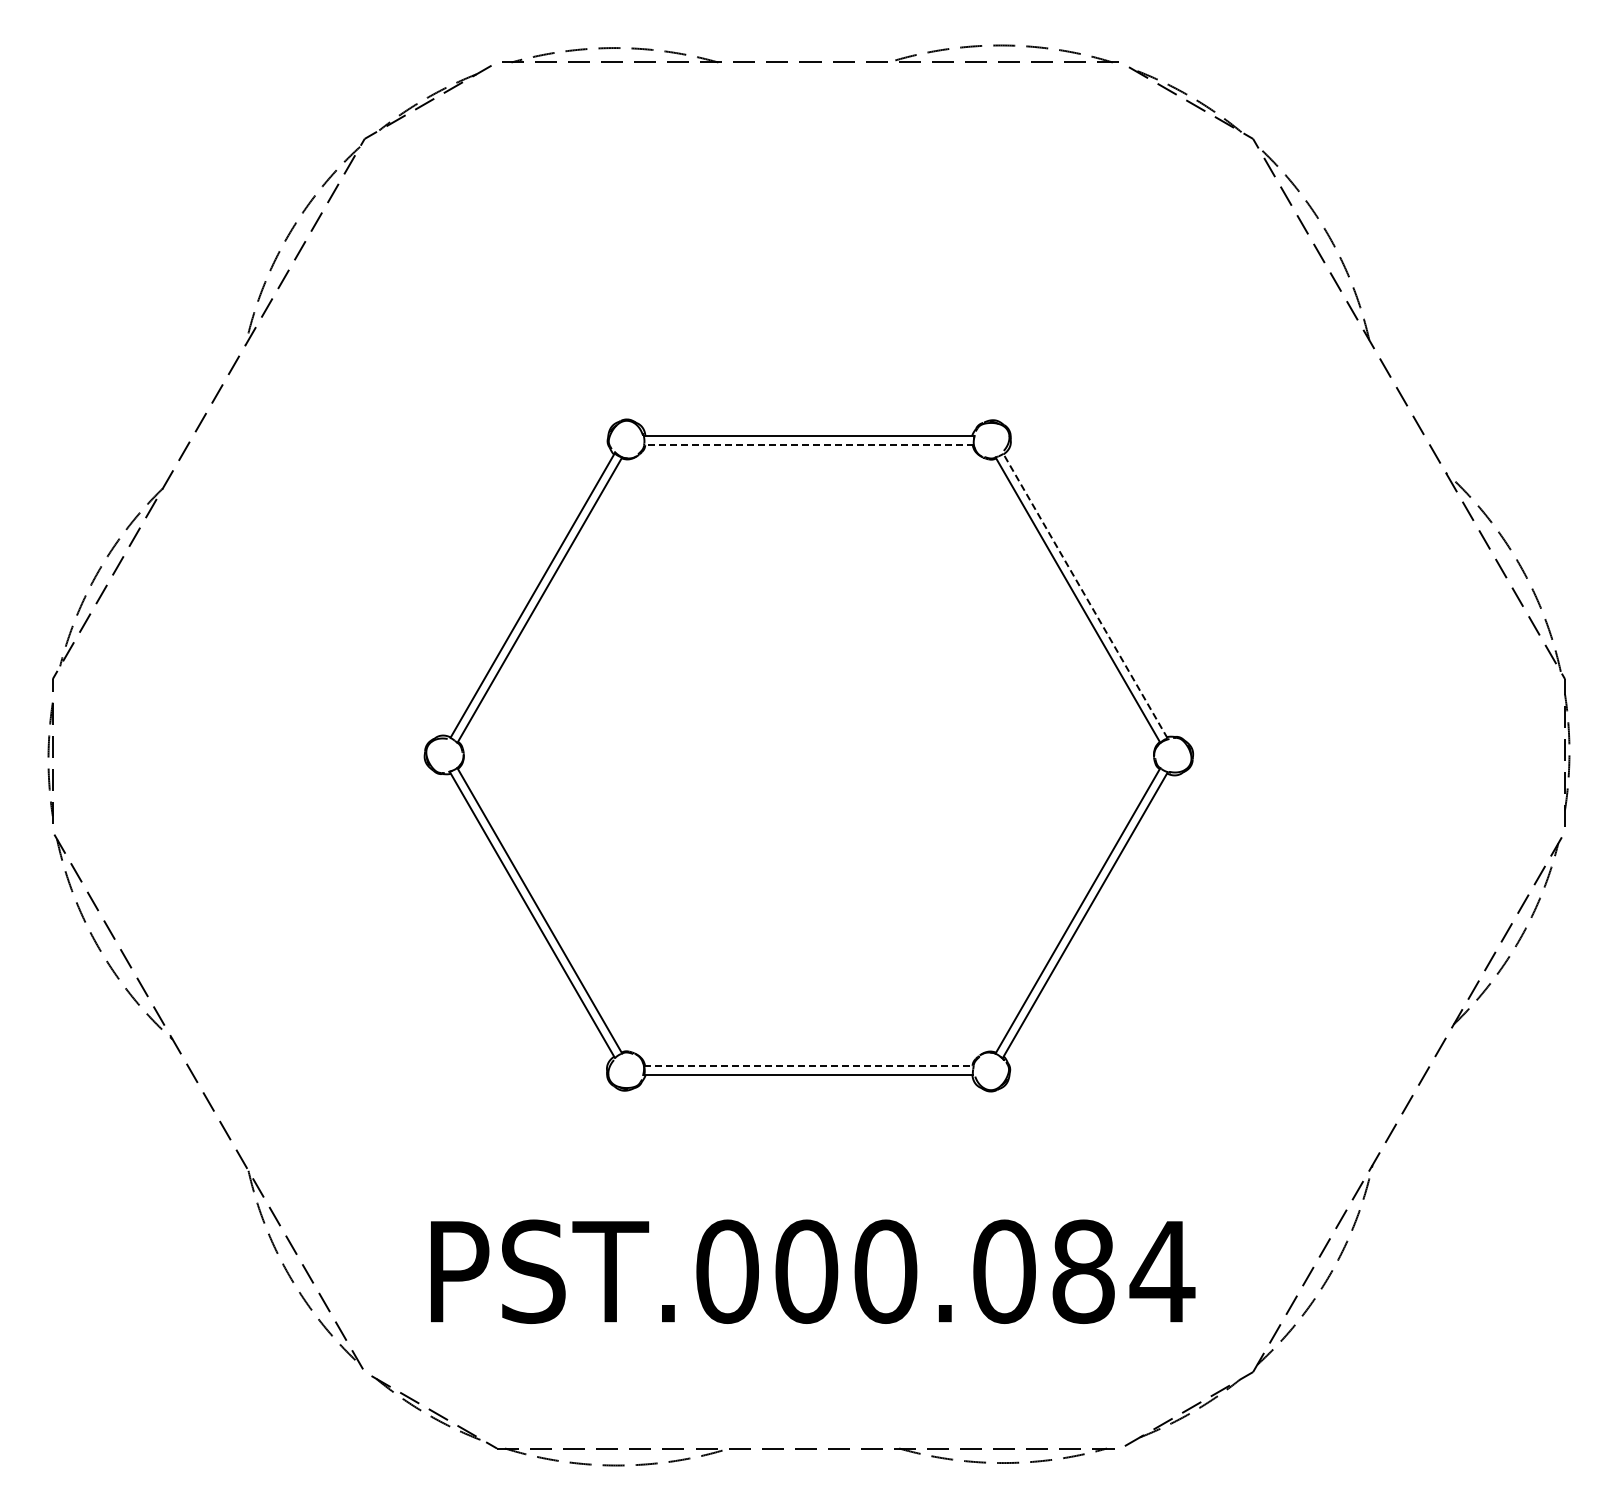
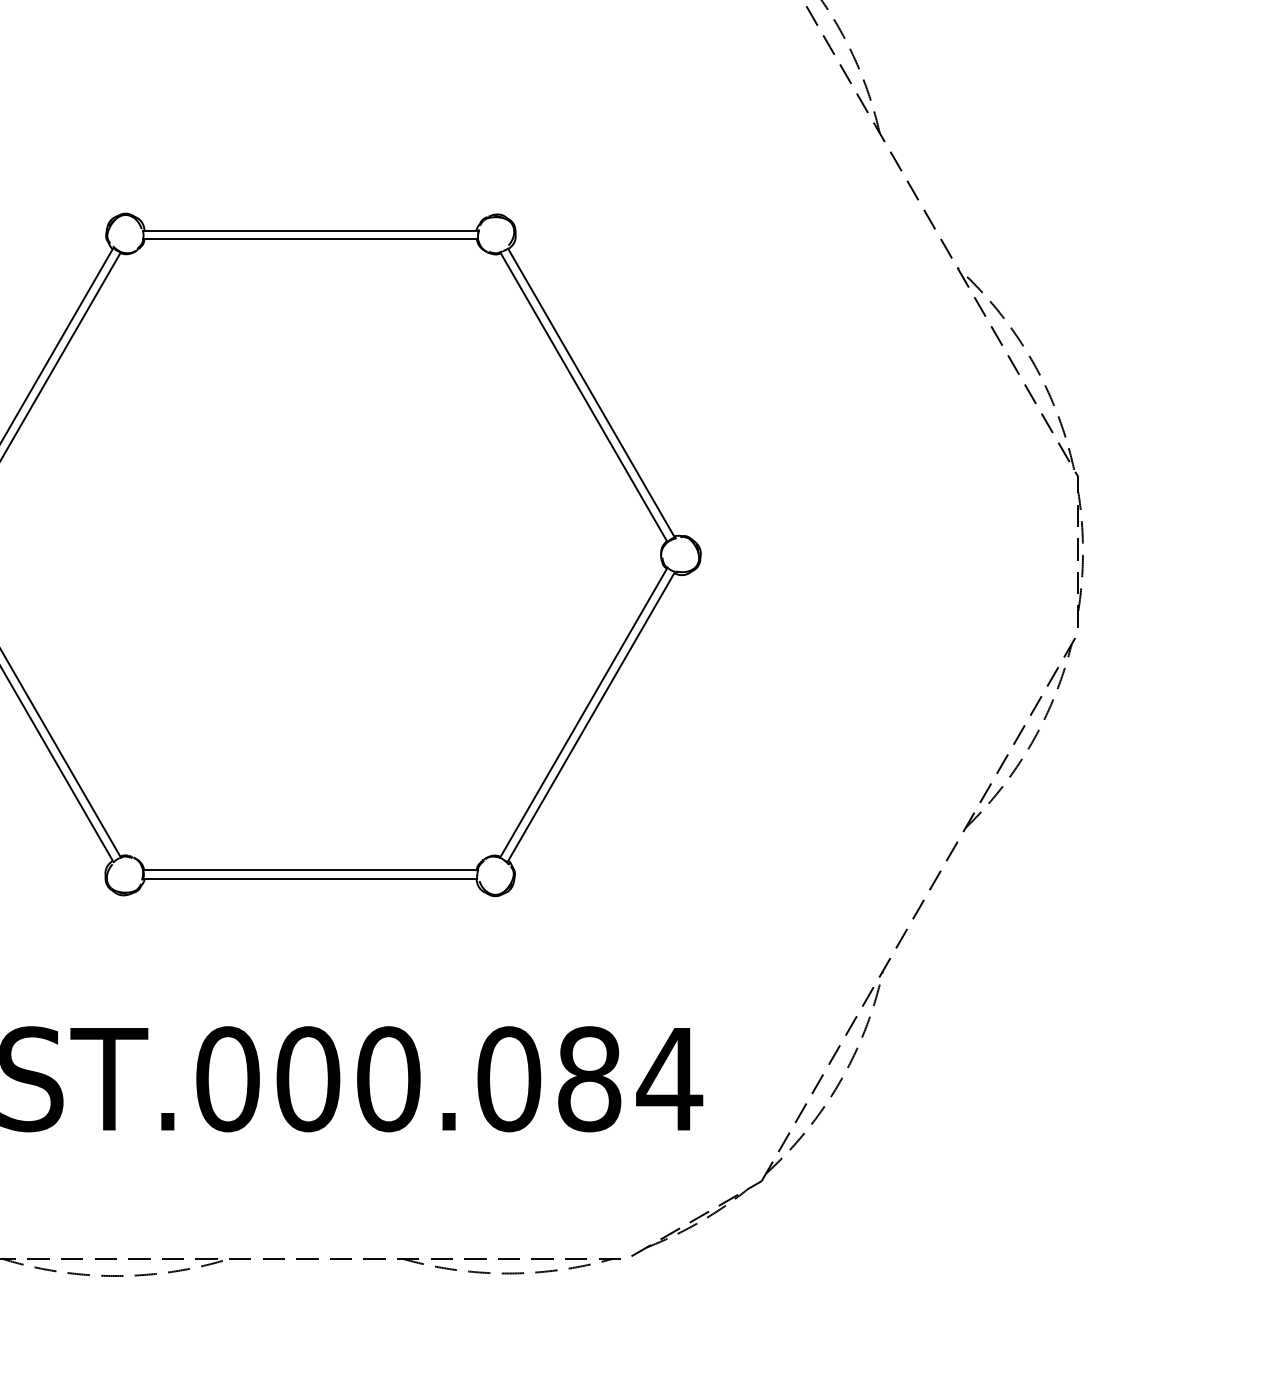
line: (809, 444) -> (311, 239), dashed -> solid
line: (1085, 595) -> (591, 392), dashed -> solid
line: (808, 1066) -> (310, 870), dashed -> solid

